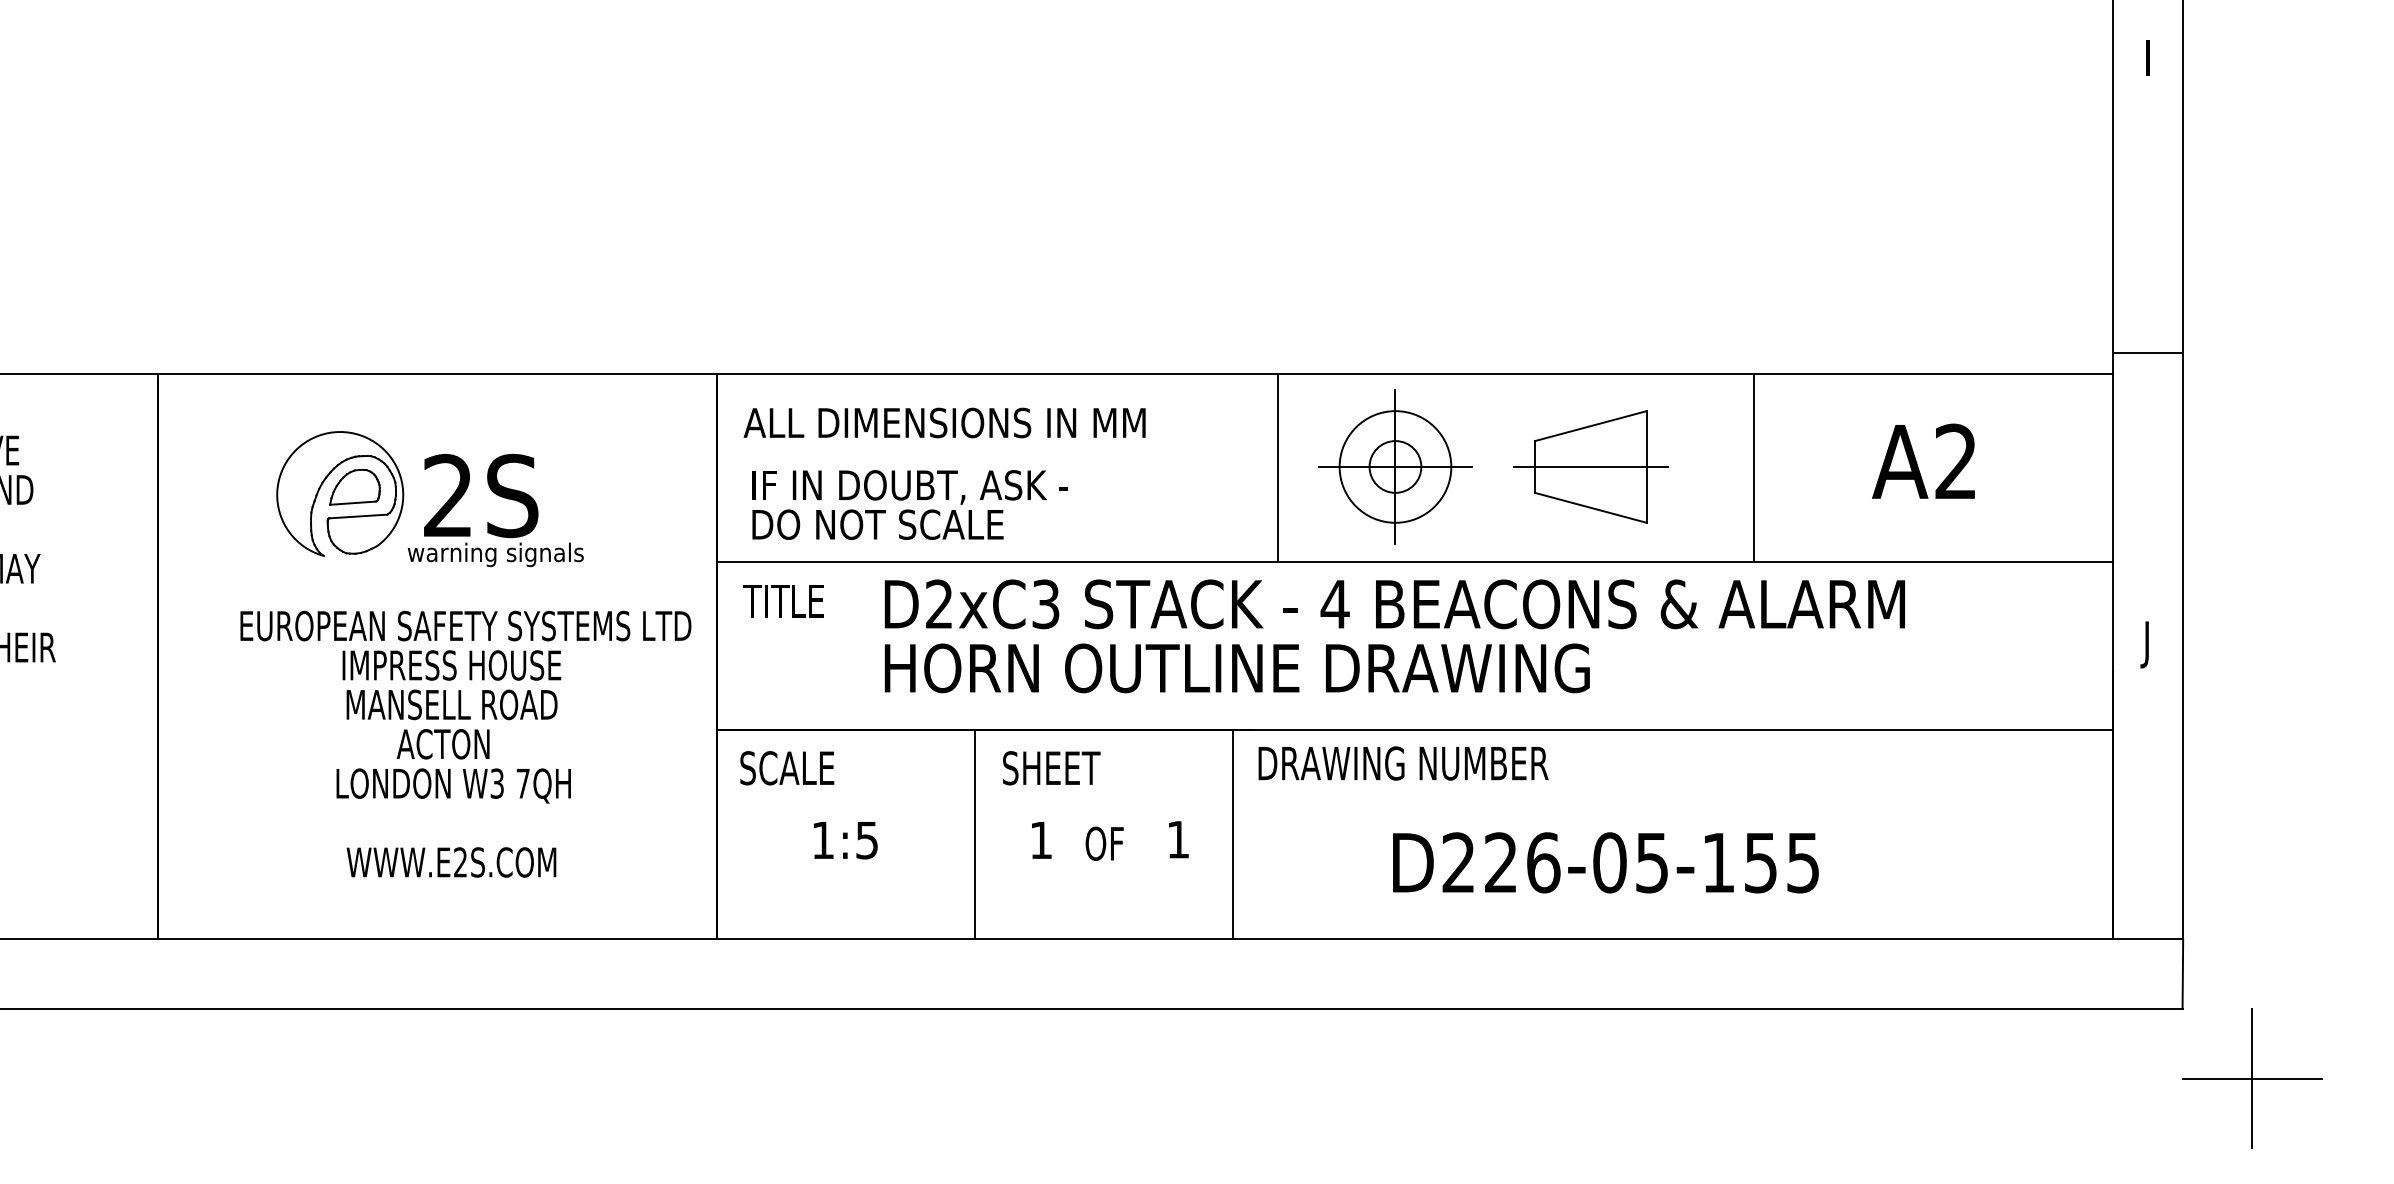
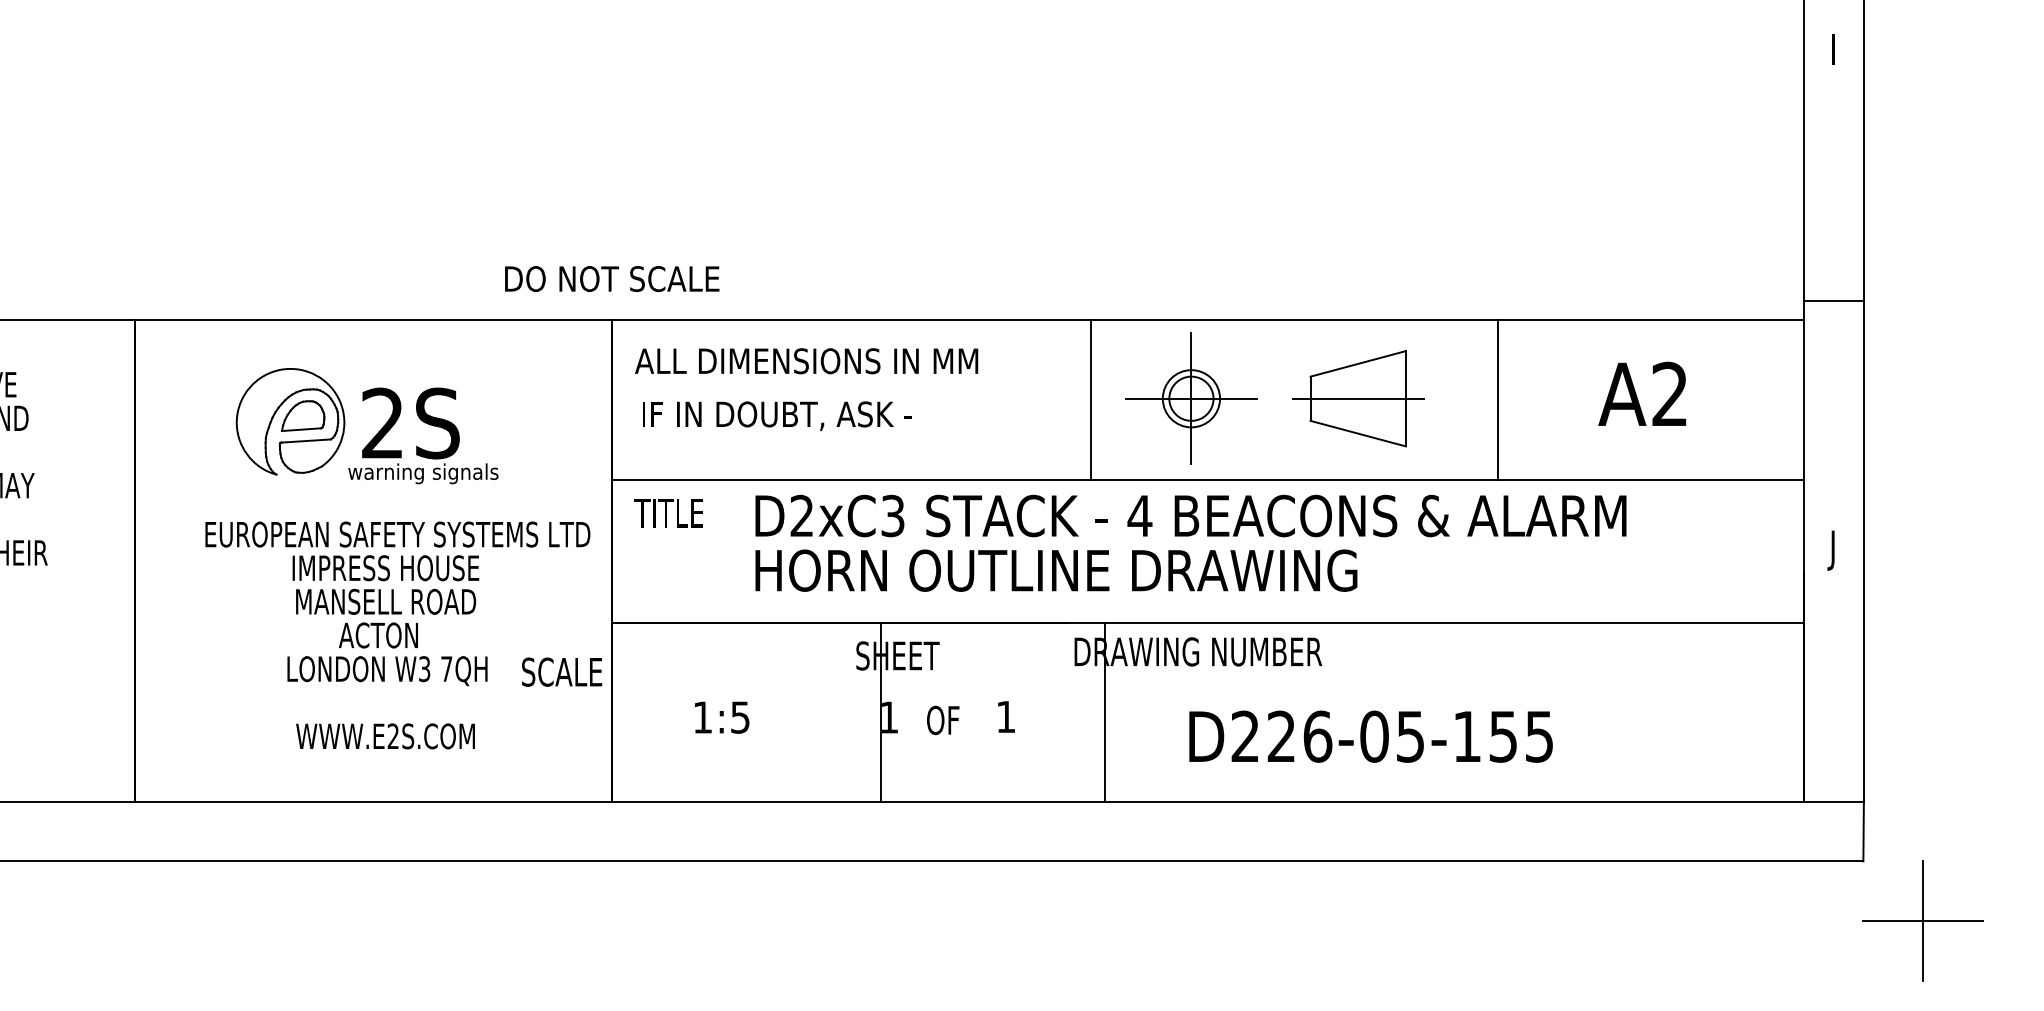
circle: (1395, 466) -> (1191, 398), size x0.6
text: (877, 524) -> (611, 278), moved
text: (787, 768) -> (562, 672), moved
line: (975, 834) -> (881, 712), moved
line: (1233, 834) -> (1105, 712), moved

